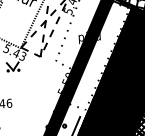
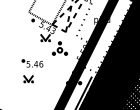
part: (33, 80) -> (59, 48), added

